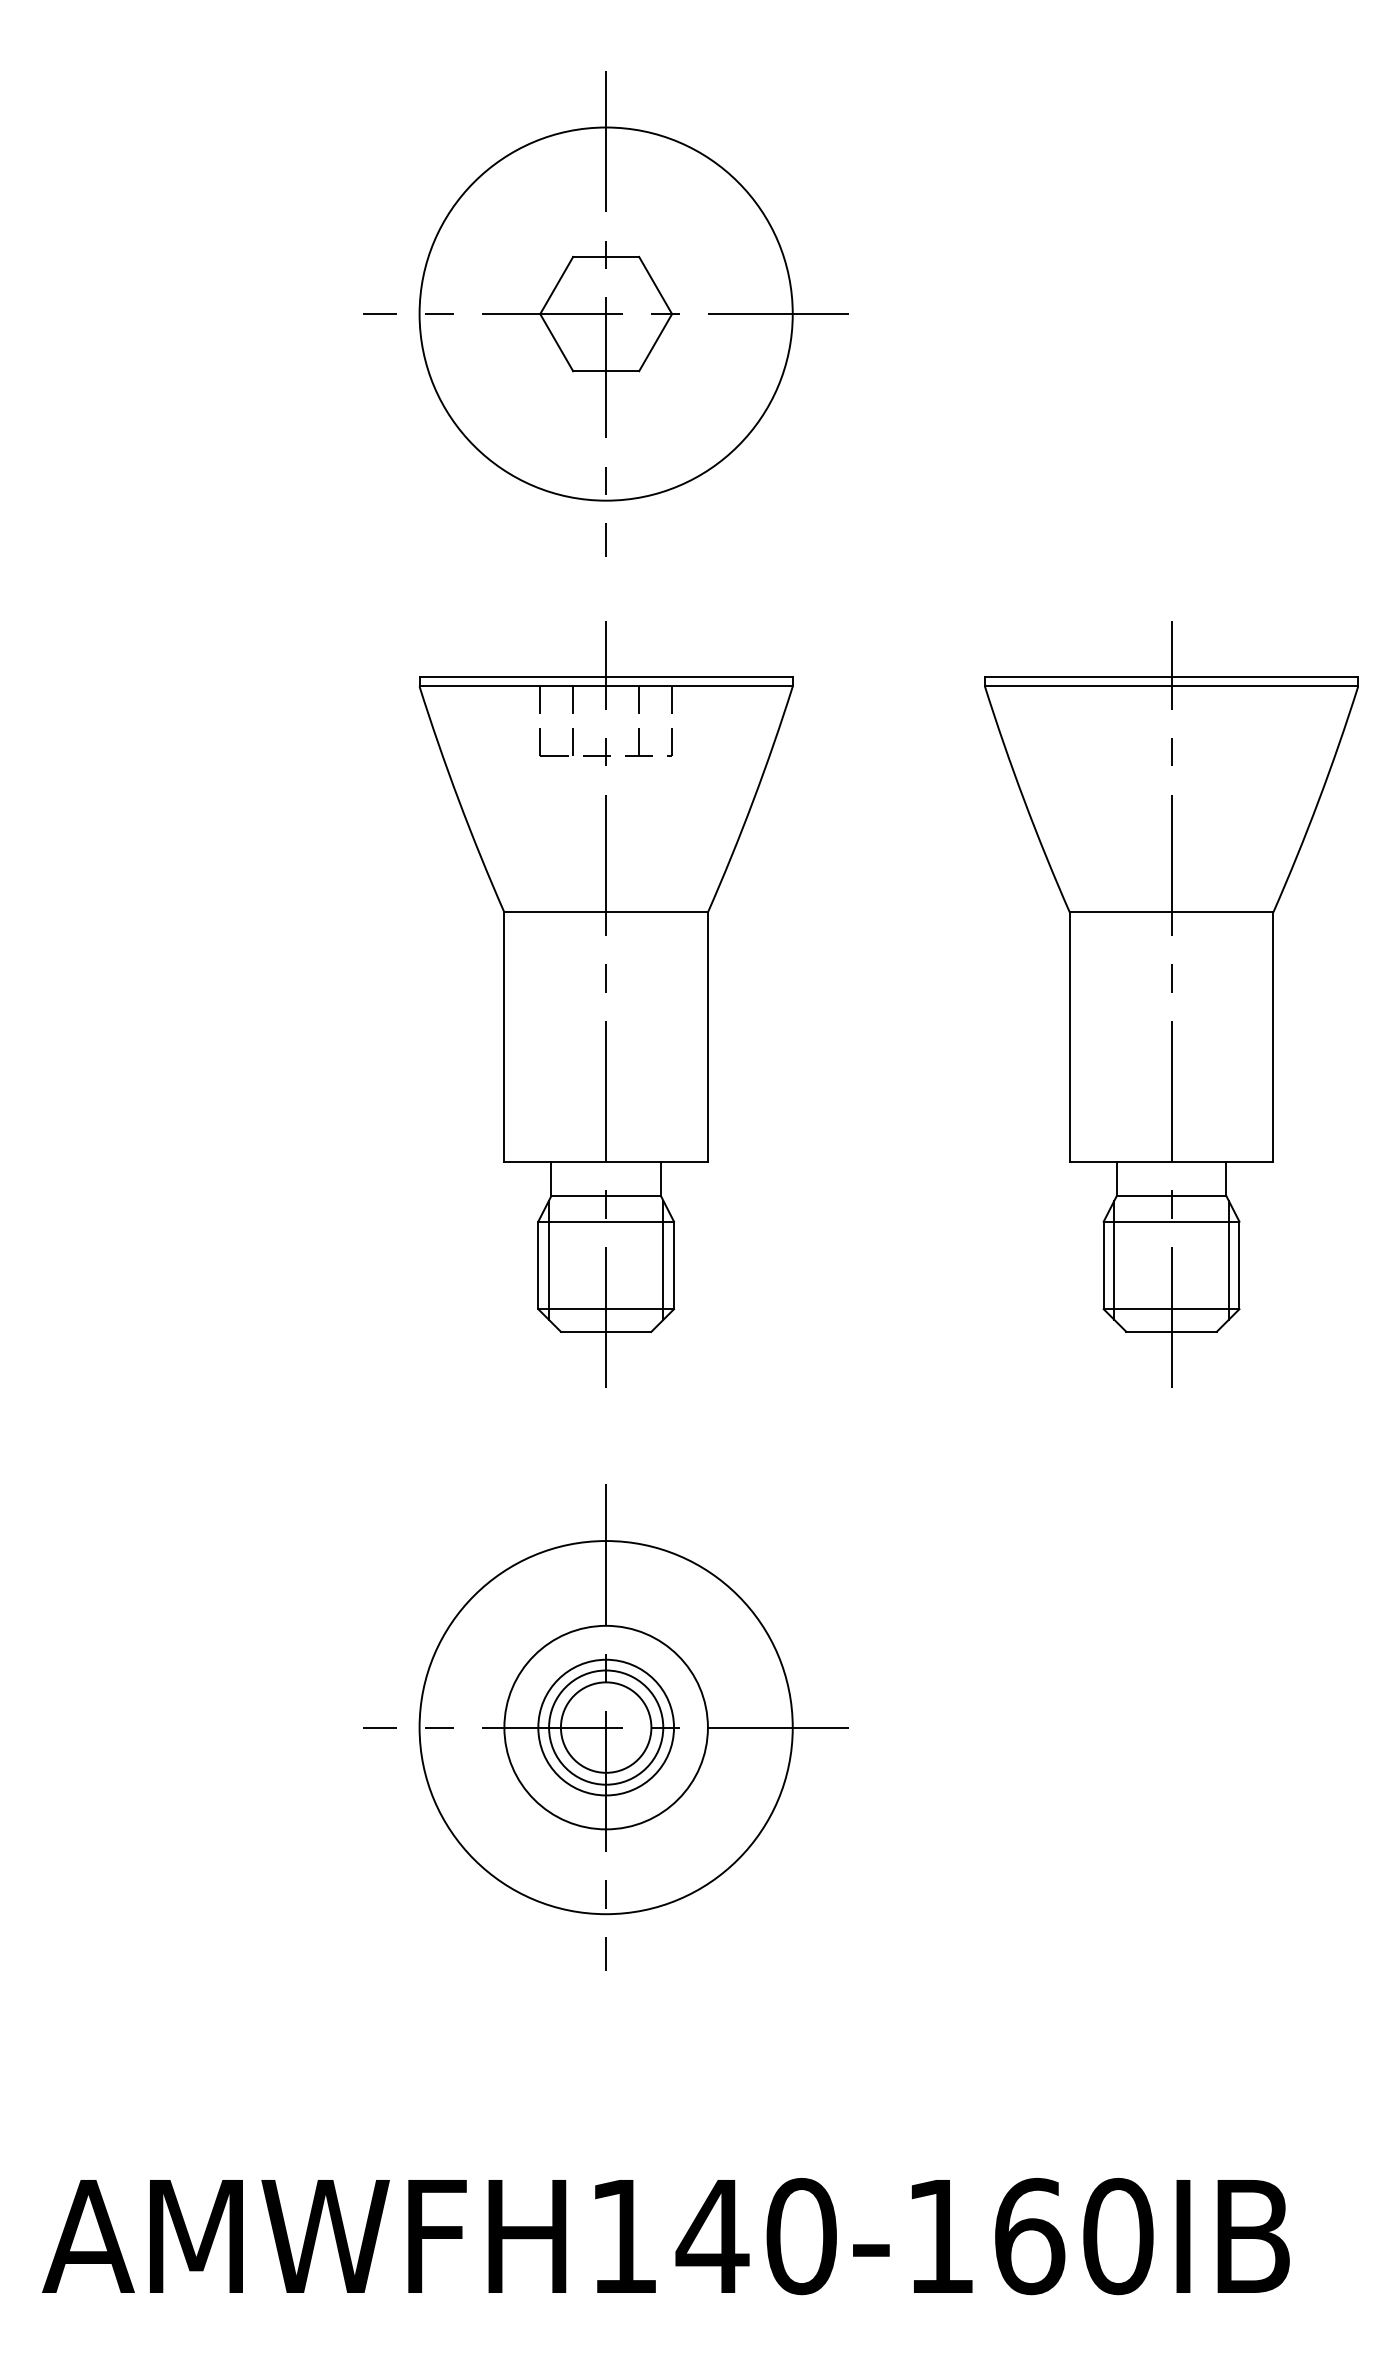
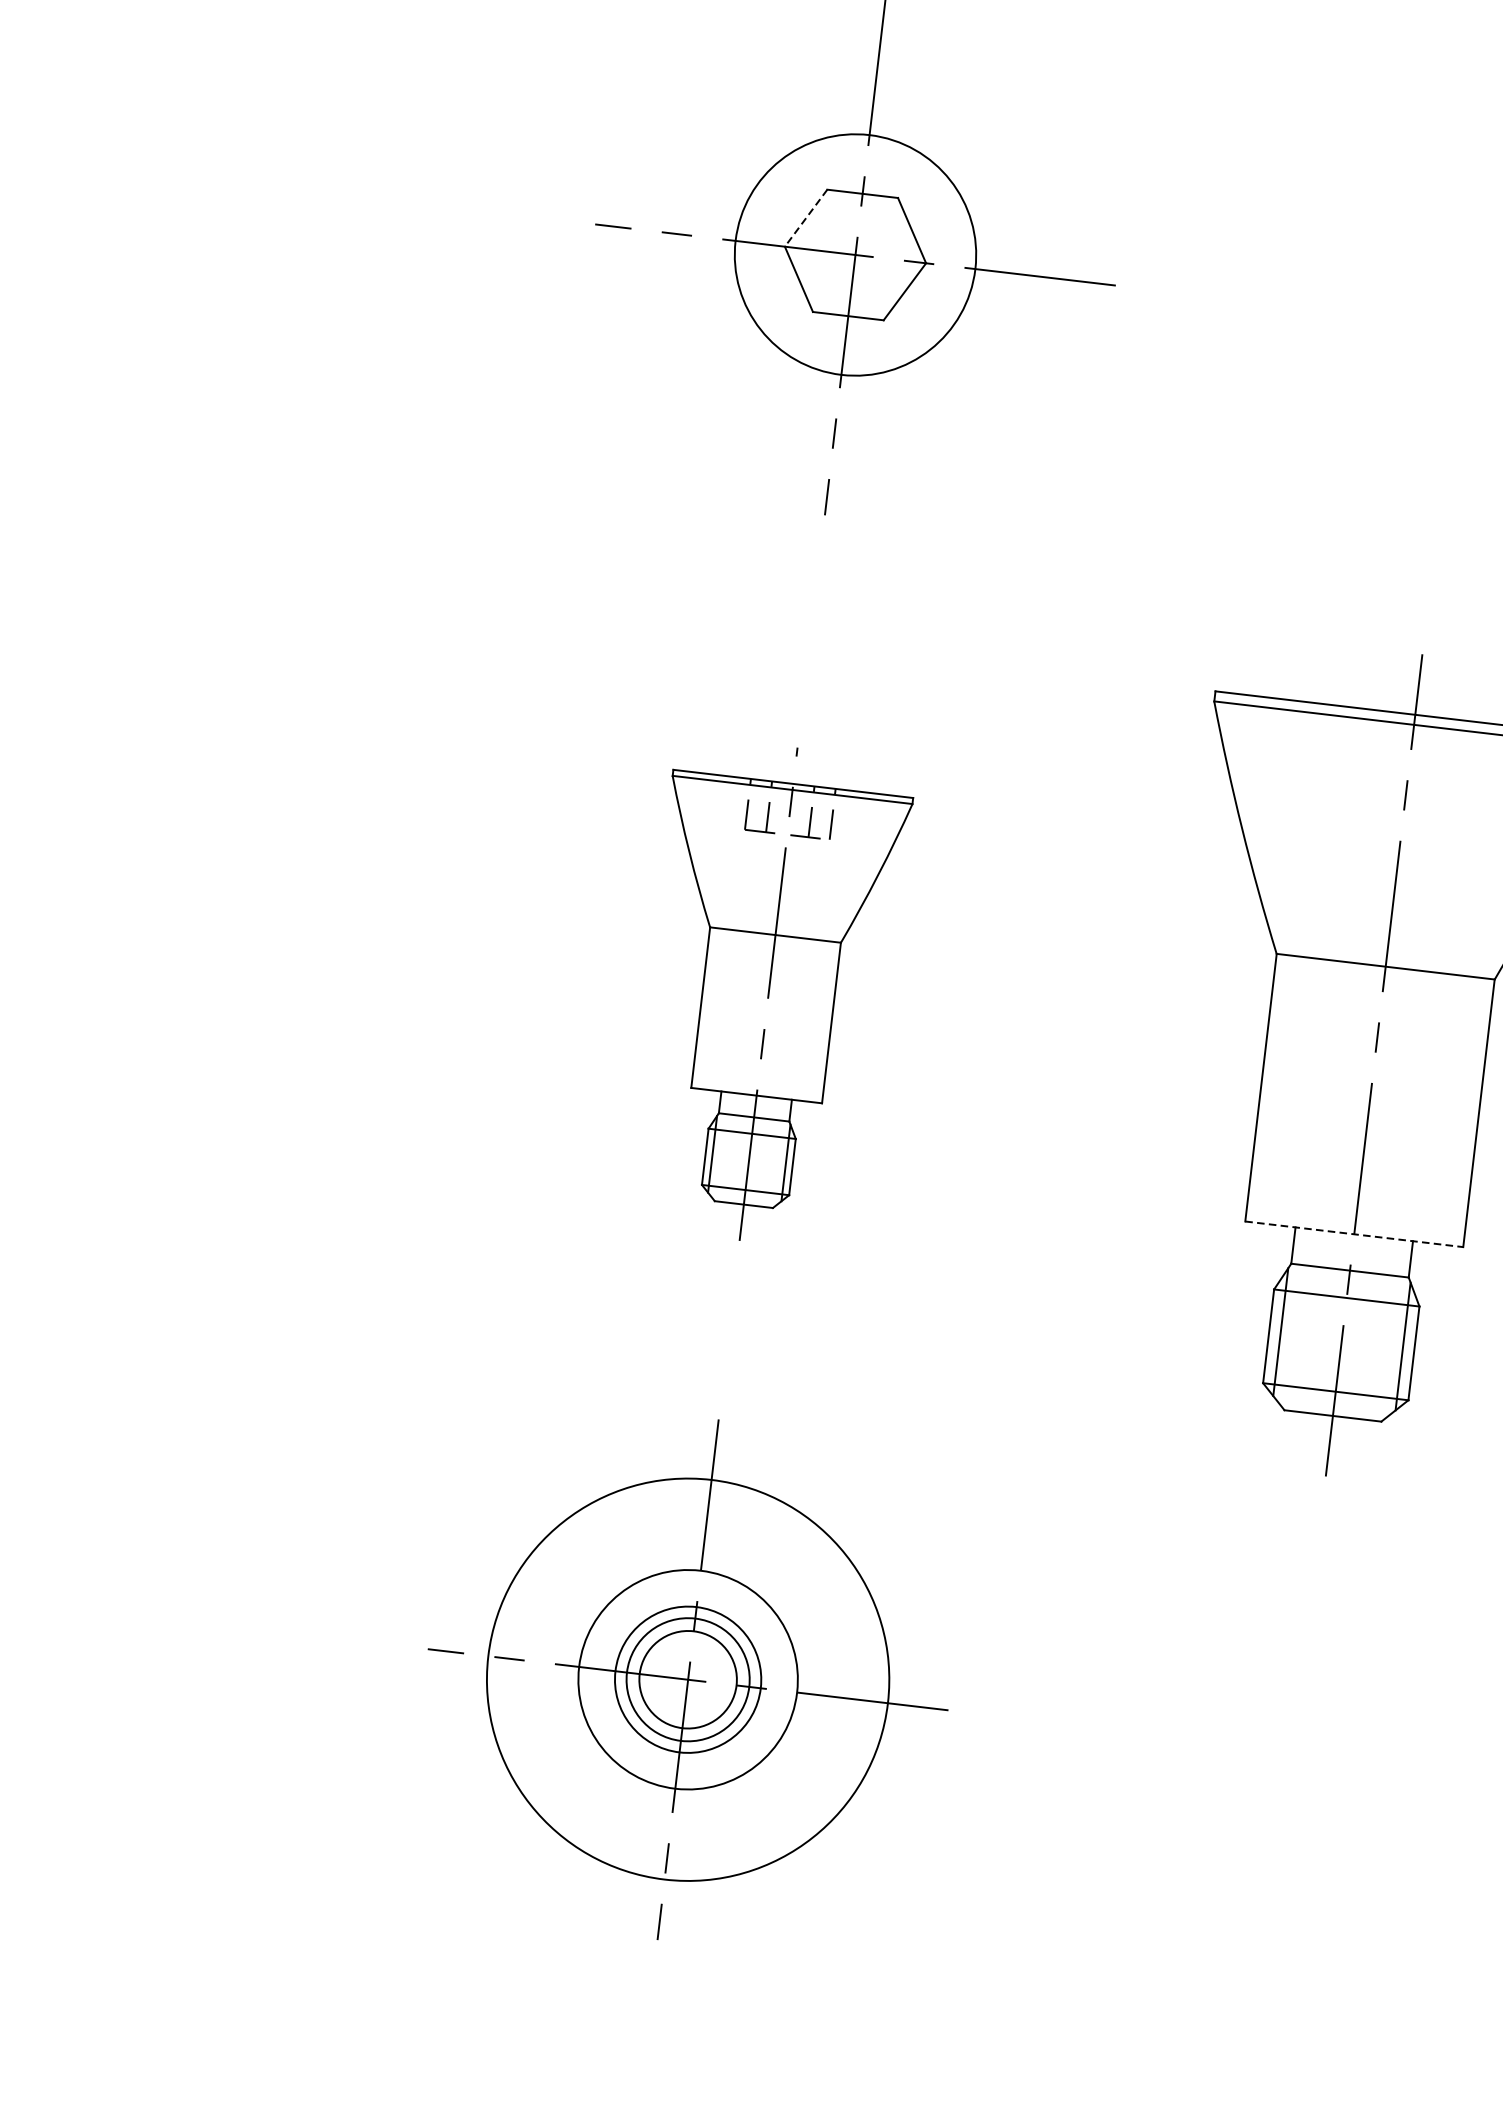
line: (556, 285) -> (805, 218), solid -> dashed
circle: (605, 313) -> (854, 254), size x0.6
part: (605, 1004) -> (767, 994), size x0.6
line: (1171, 1162) -> (1354, 1234), solid -> dashed
part: (605, 1727) -> (687, 1679), moved

